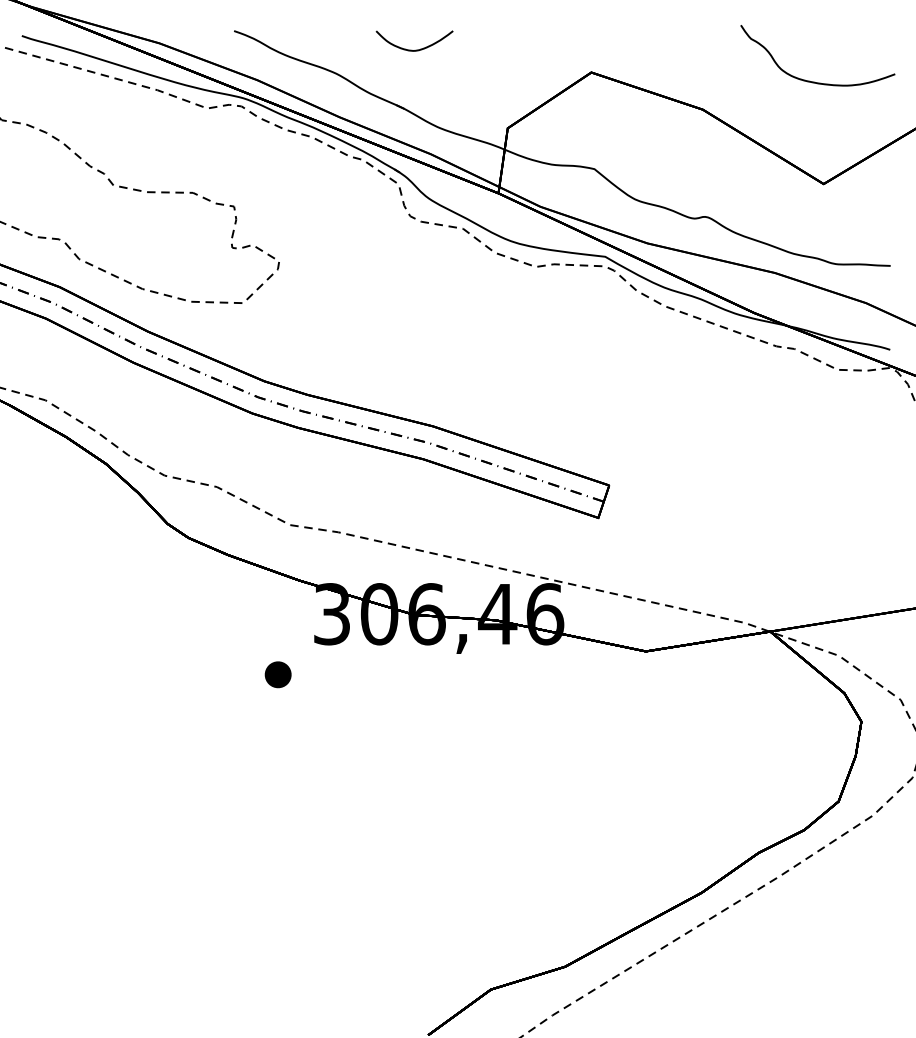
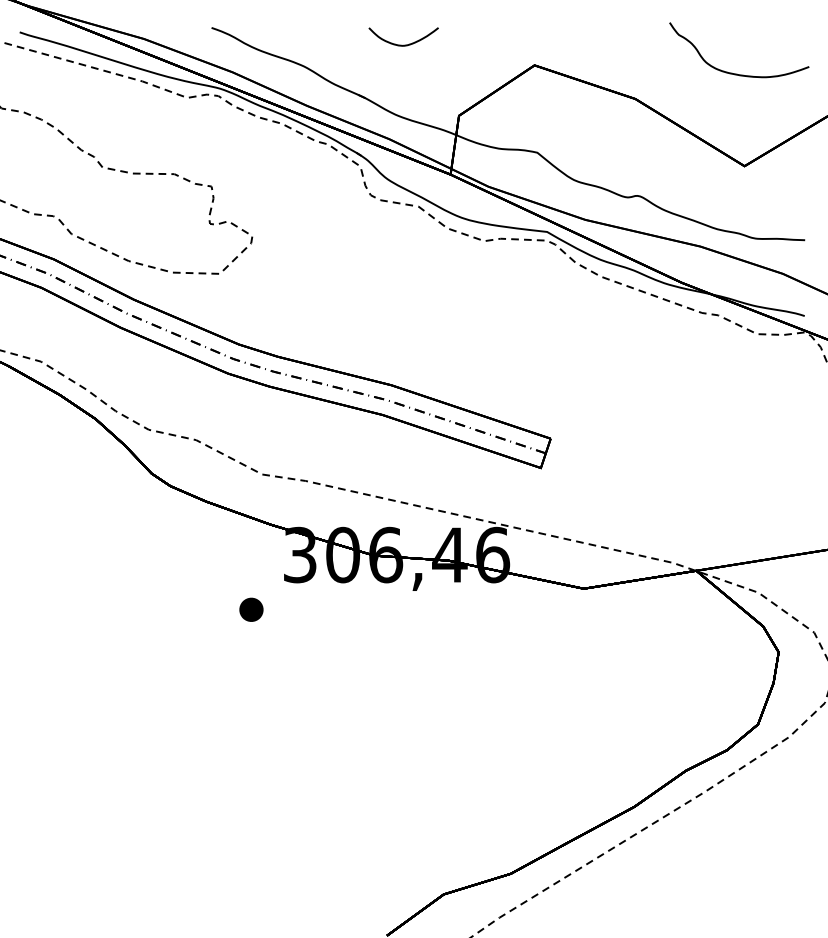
curve: (415, 49) -> (404, 44), moved

